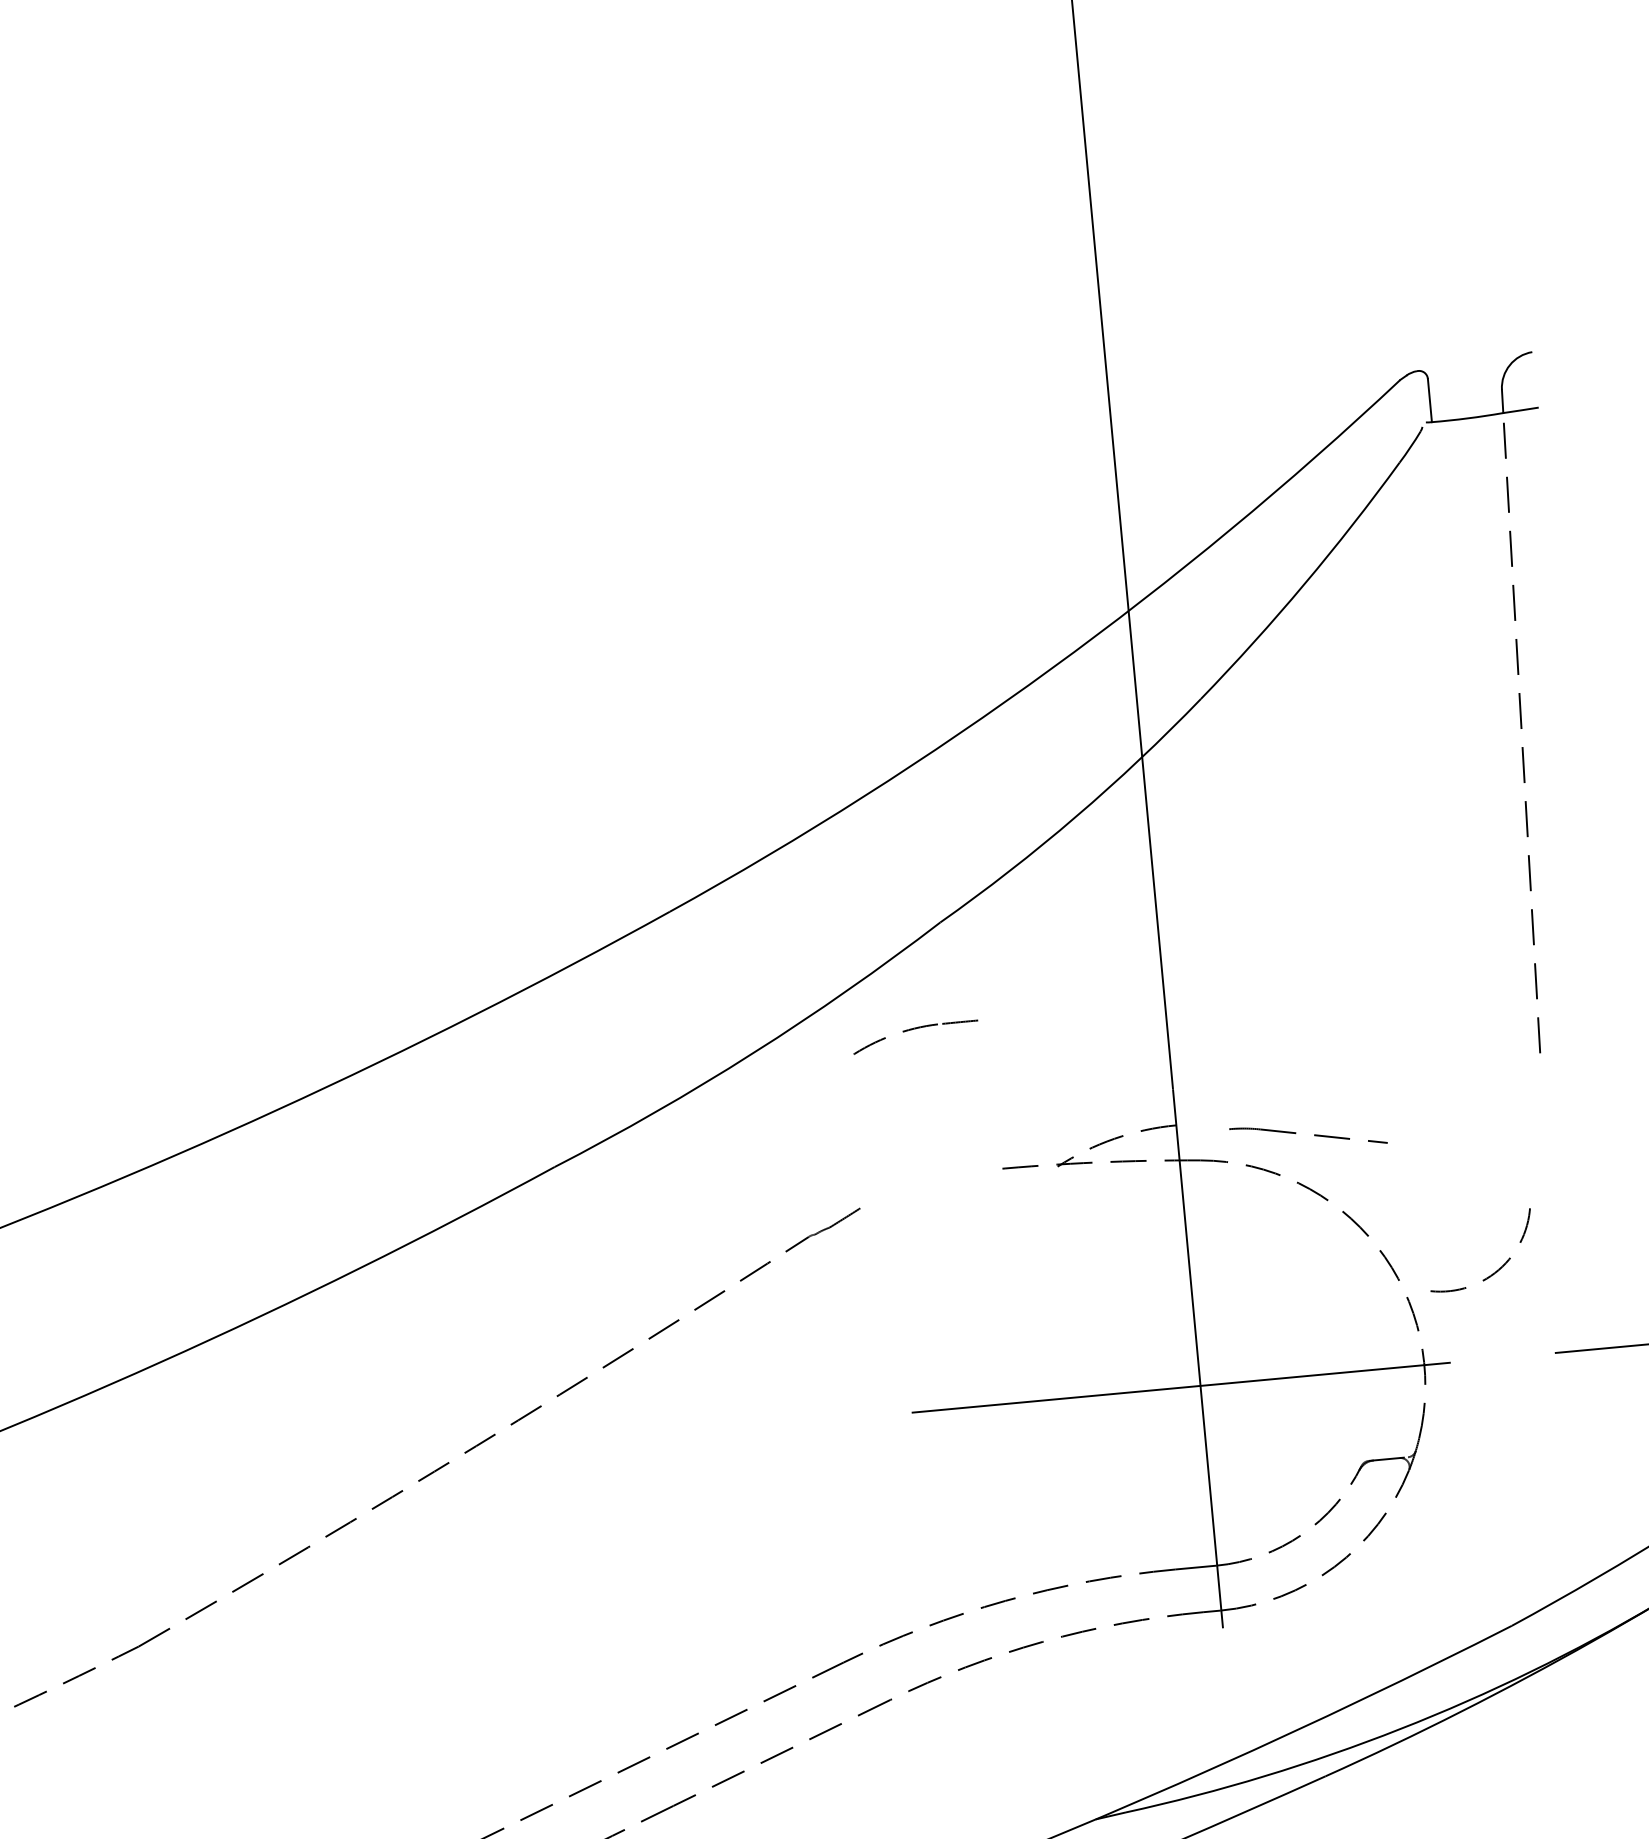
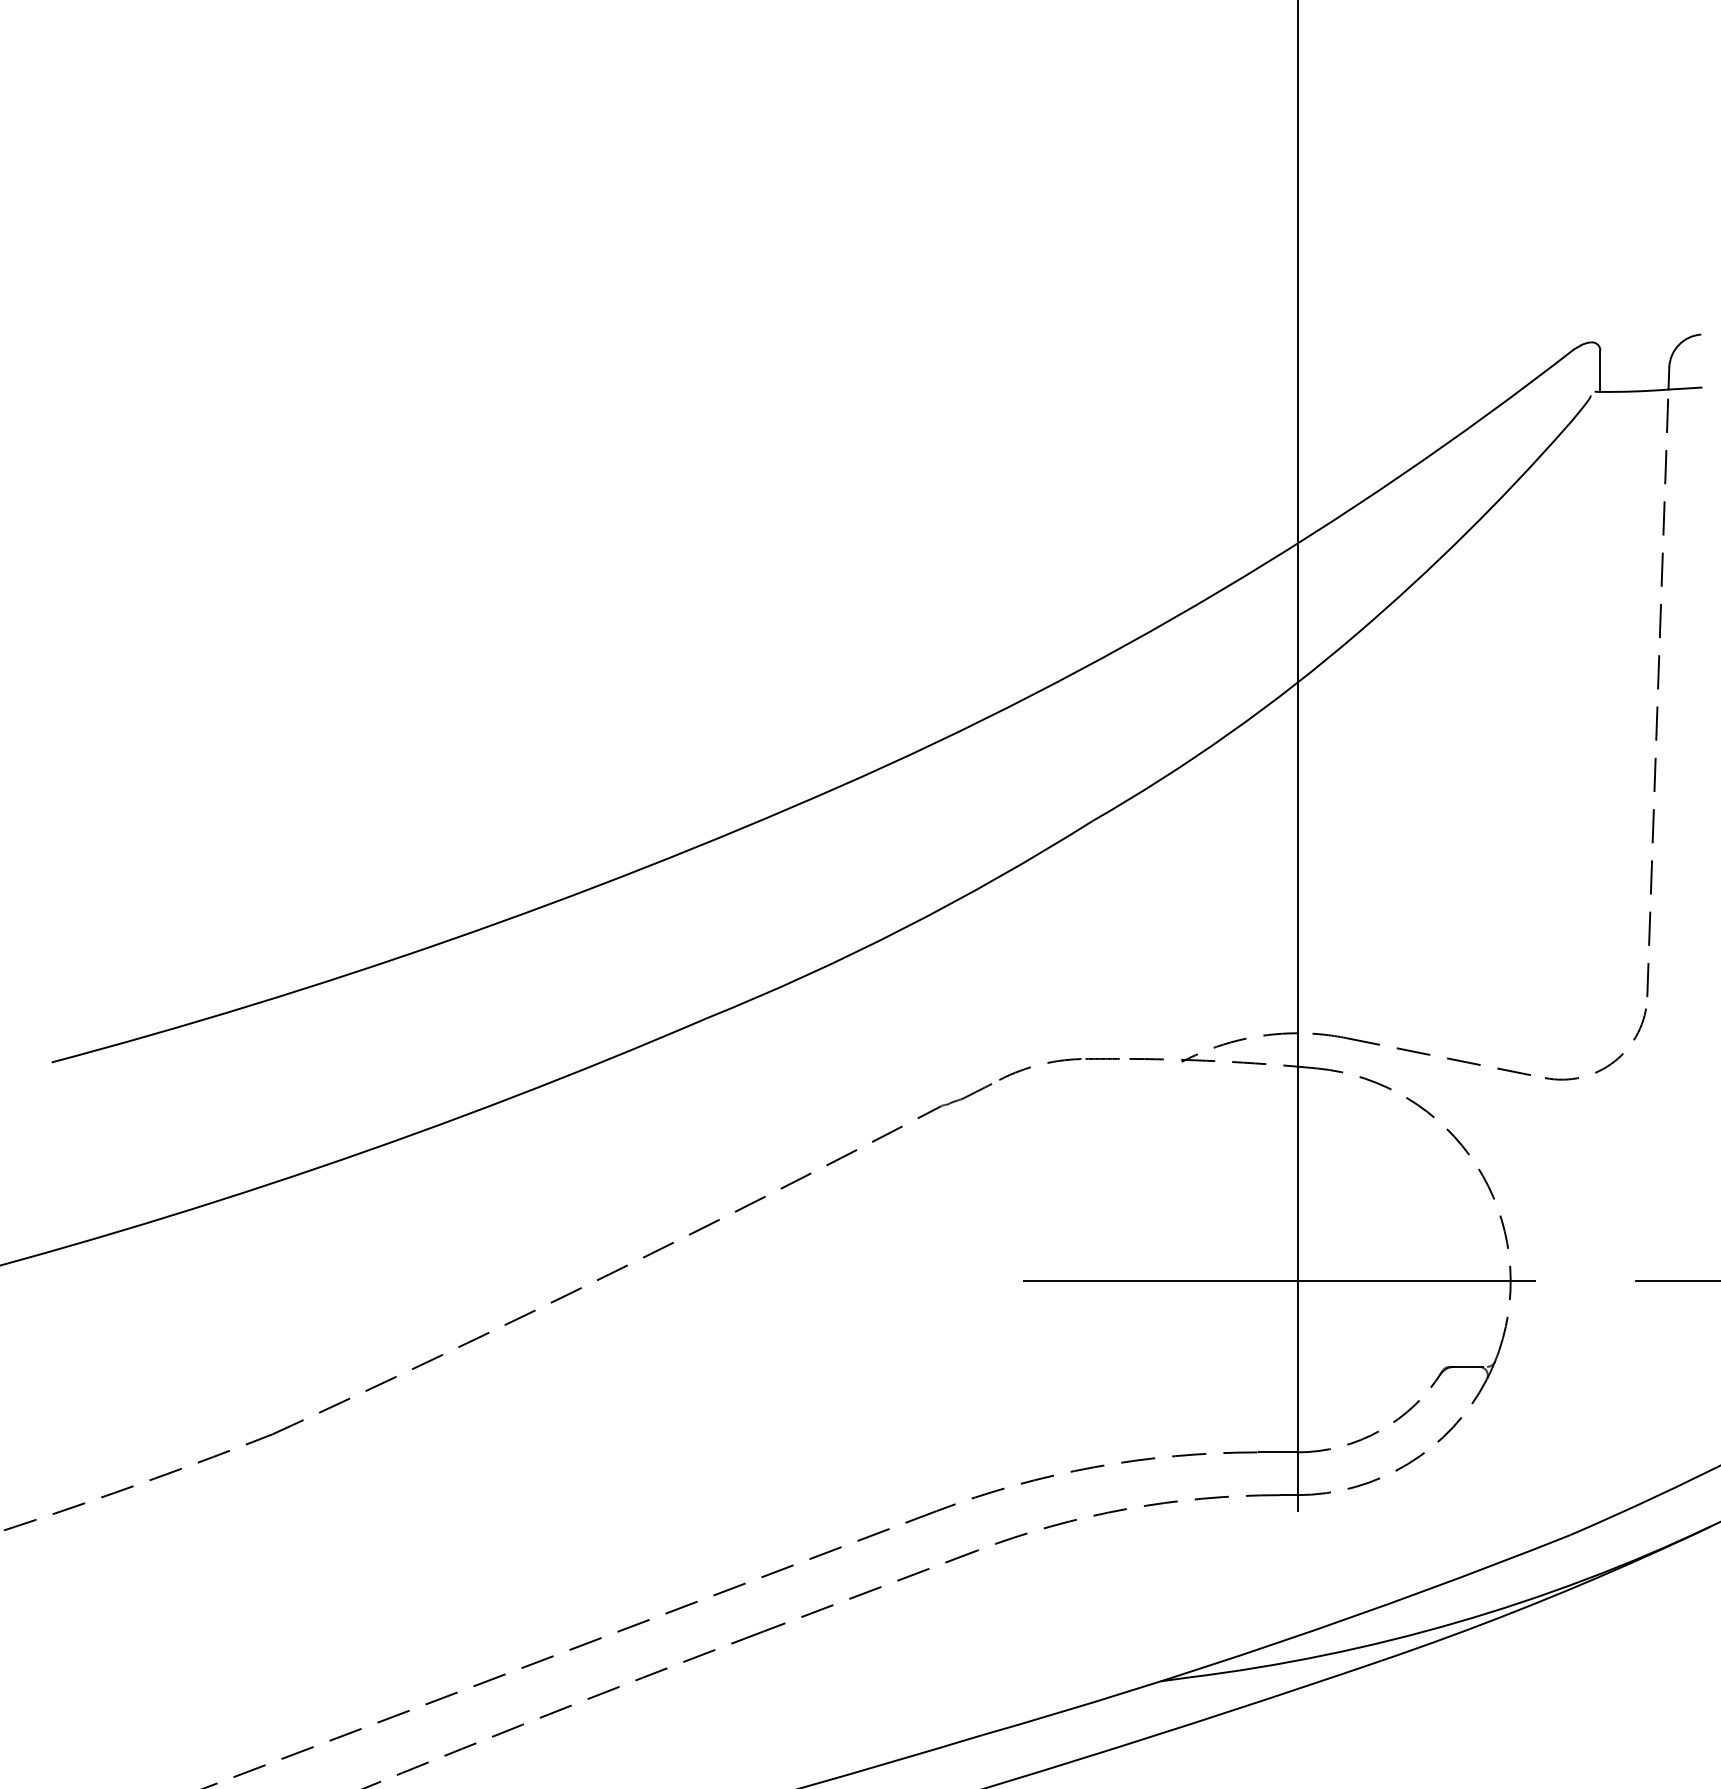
part: (913, 1030) -> (1057, 1062), moved
part: (1308, 1134) -> (1421, 1053), size x1.67
arc: (1495, 1270) -> (1608, 1064), moved

